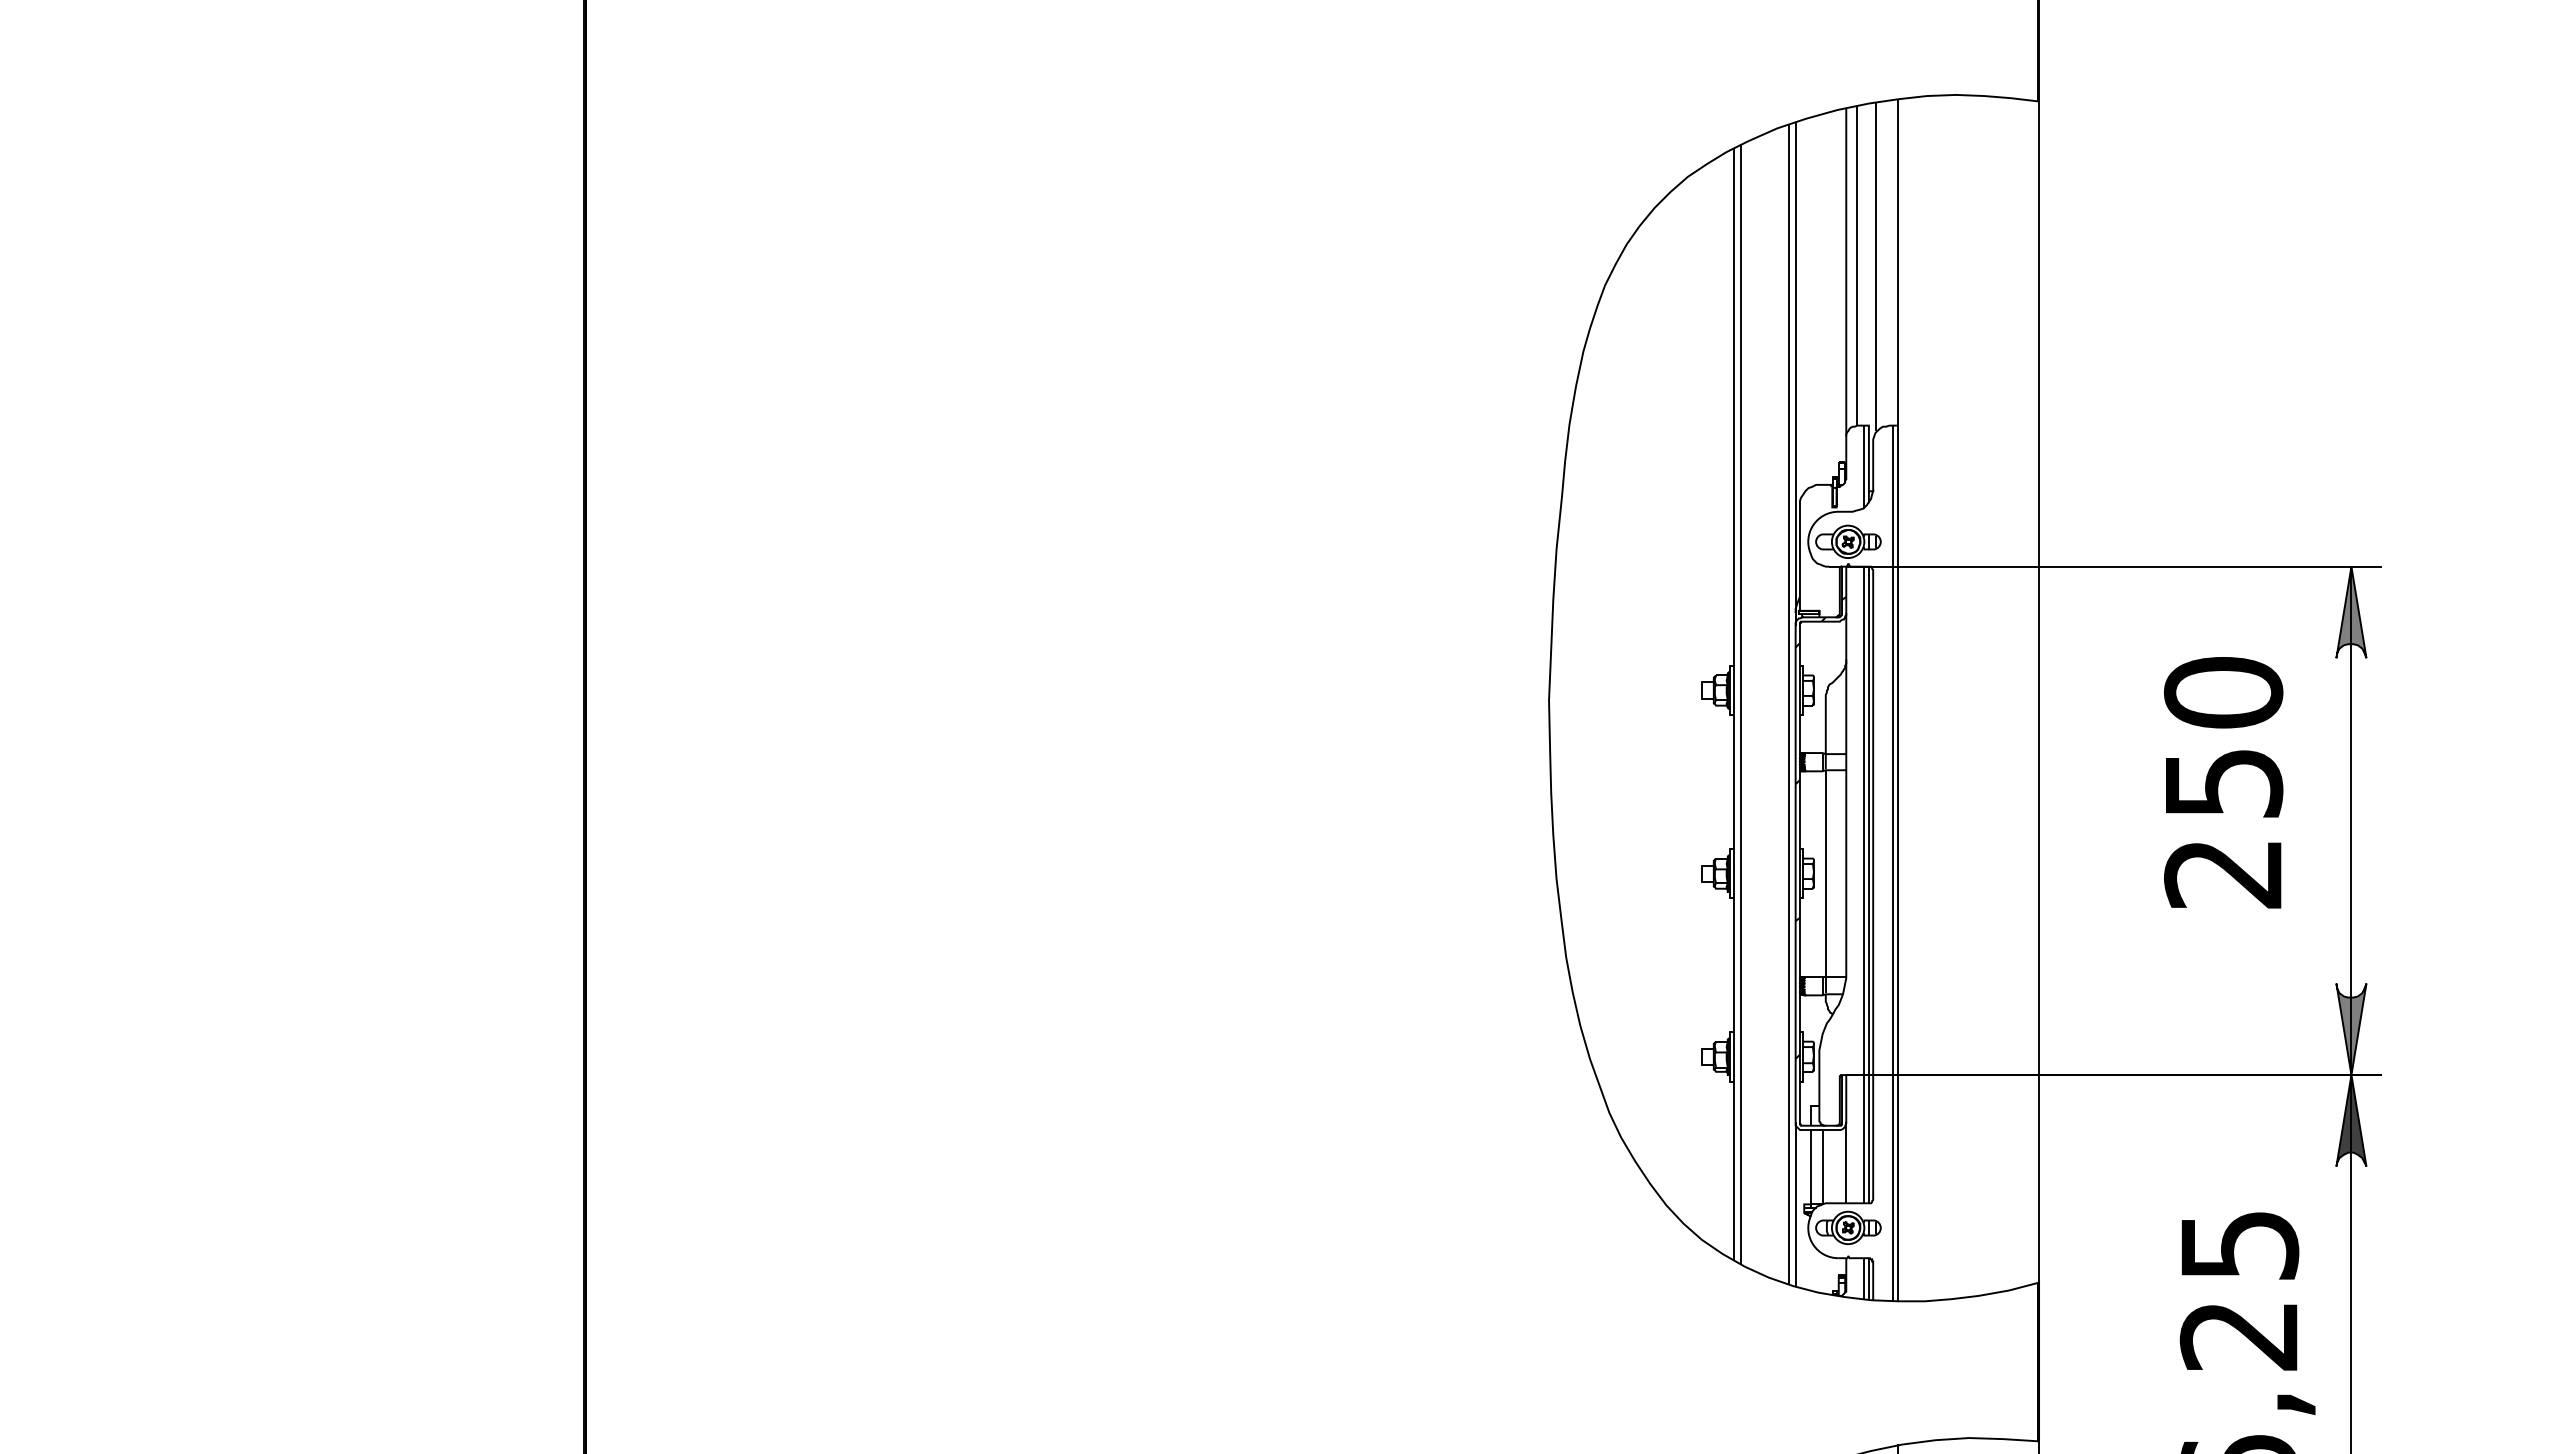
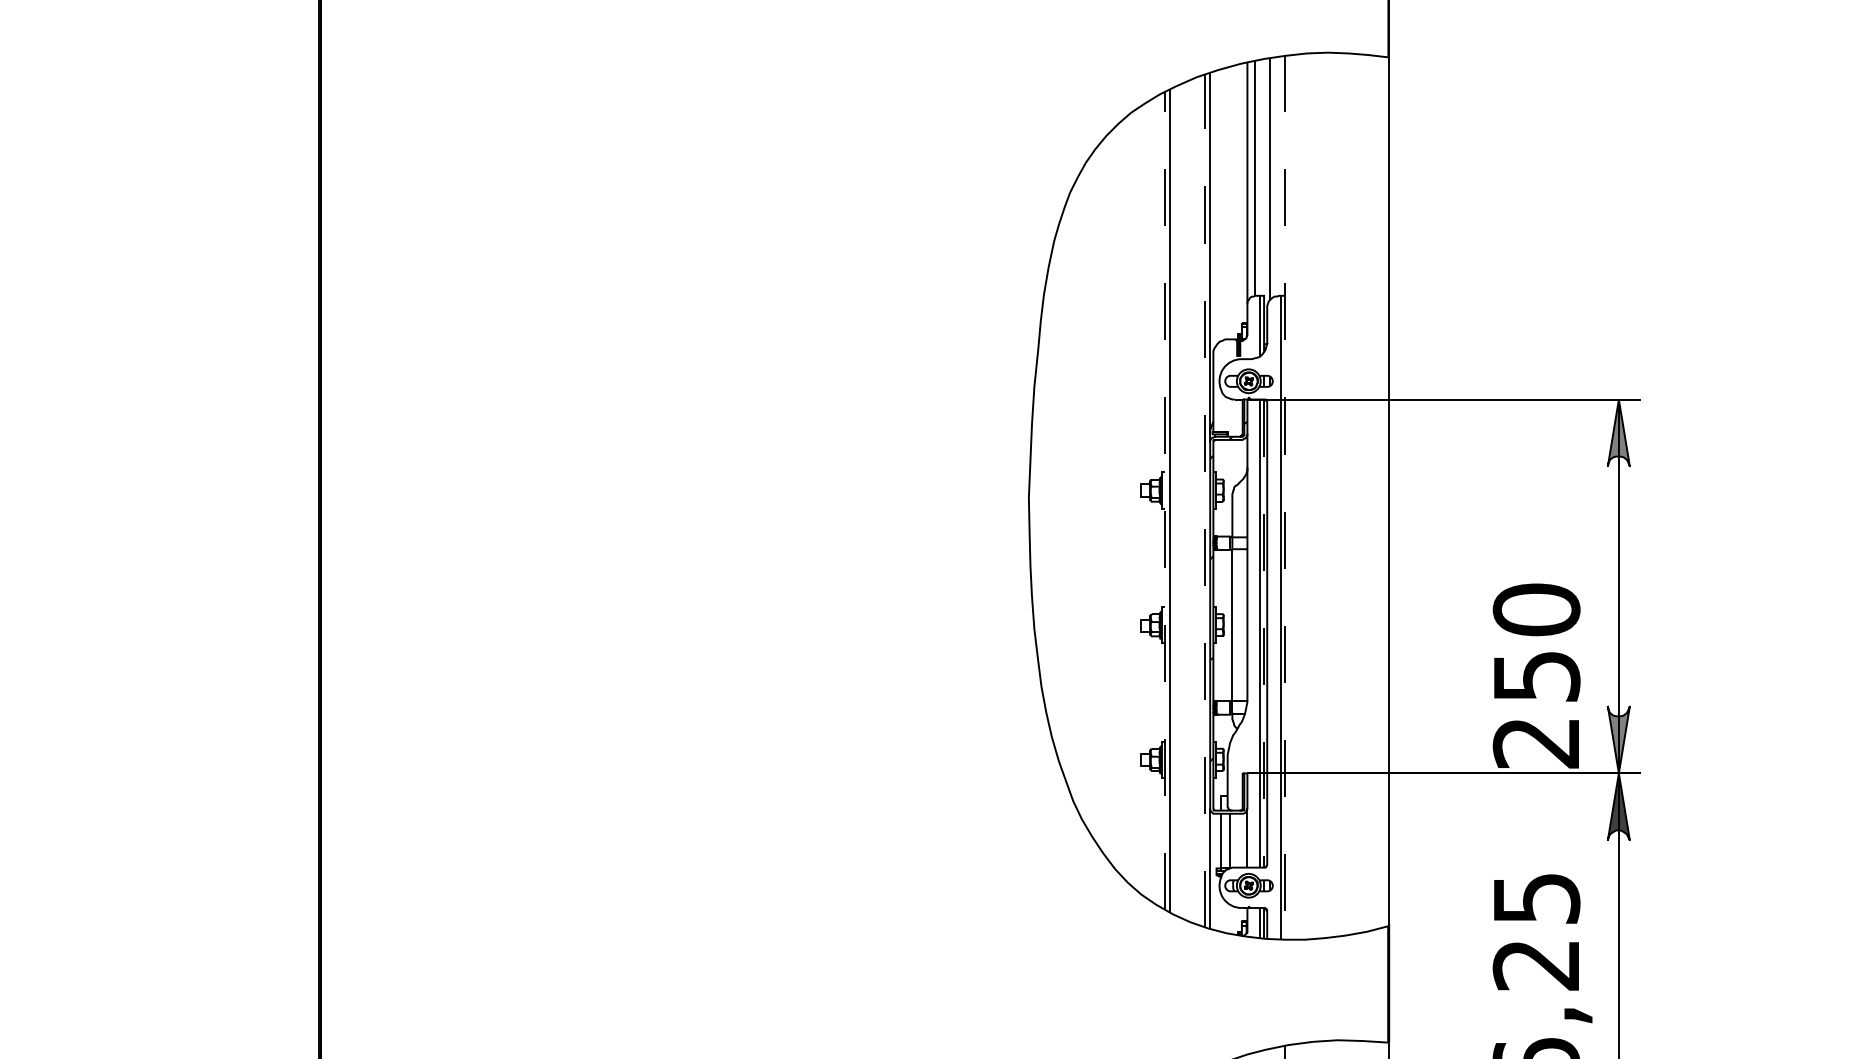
line: (1897, 700) -> (1285, 497), solid -> dashed
line: (1734, 704) -> (1165, 500), solid -> dashed
line: (1789, 704) -> (1205, 500), solid -> dashed
text: (2223, 782) -> (1536, 675), moved
line: (1868, 885) -> (1263, 633), solid -> dashed

